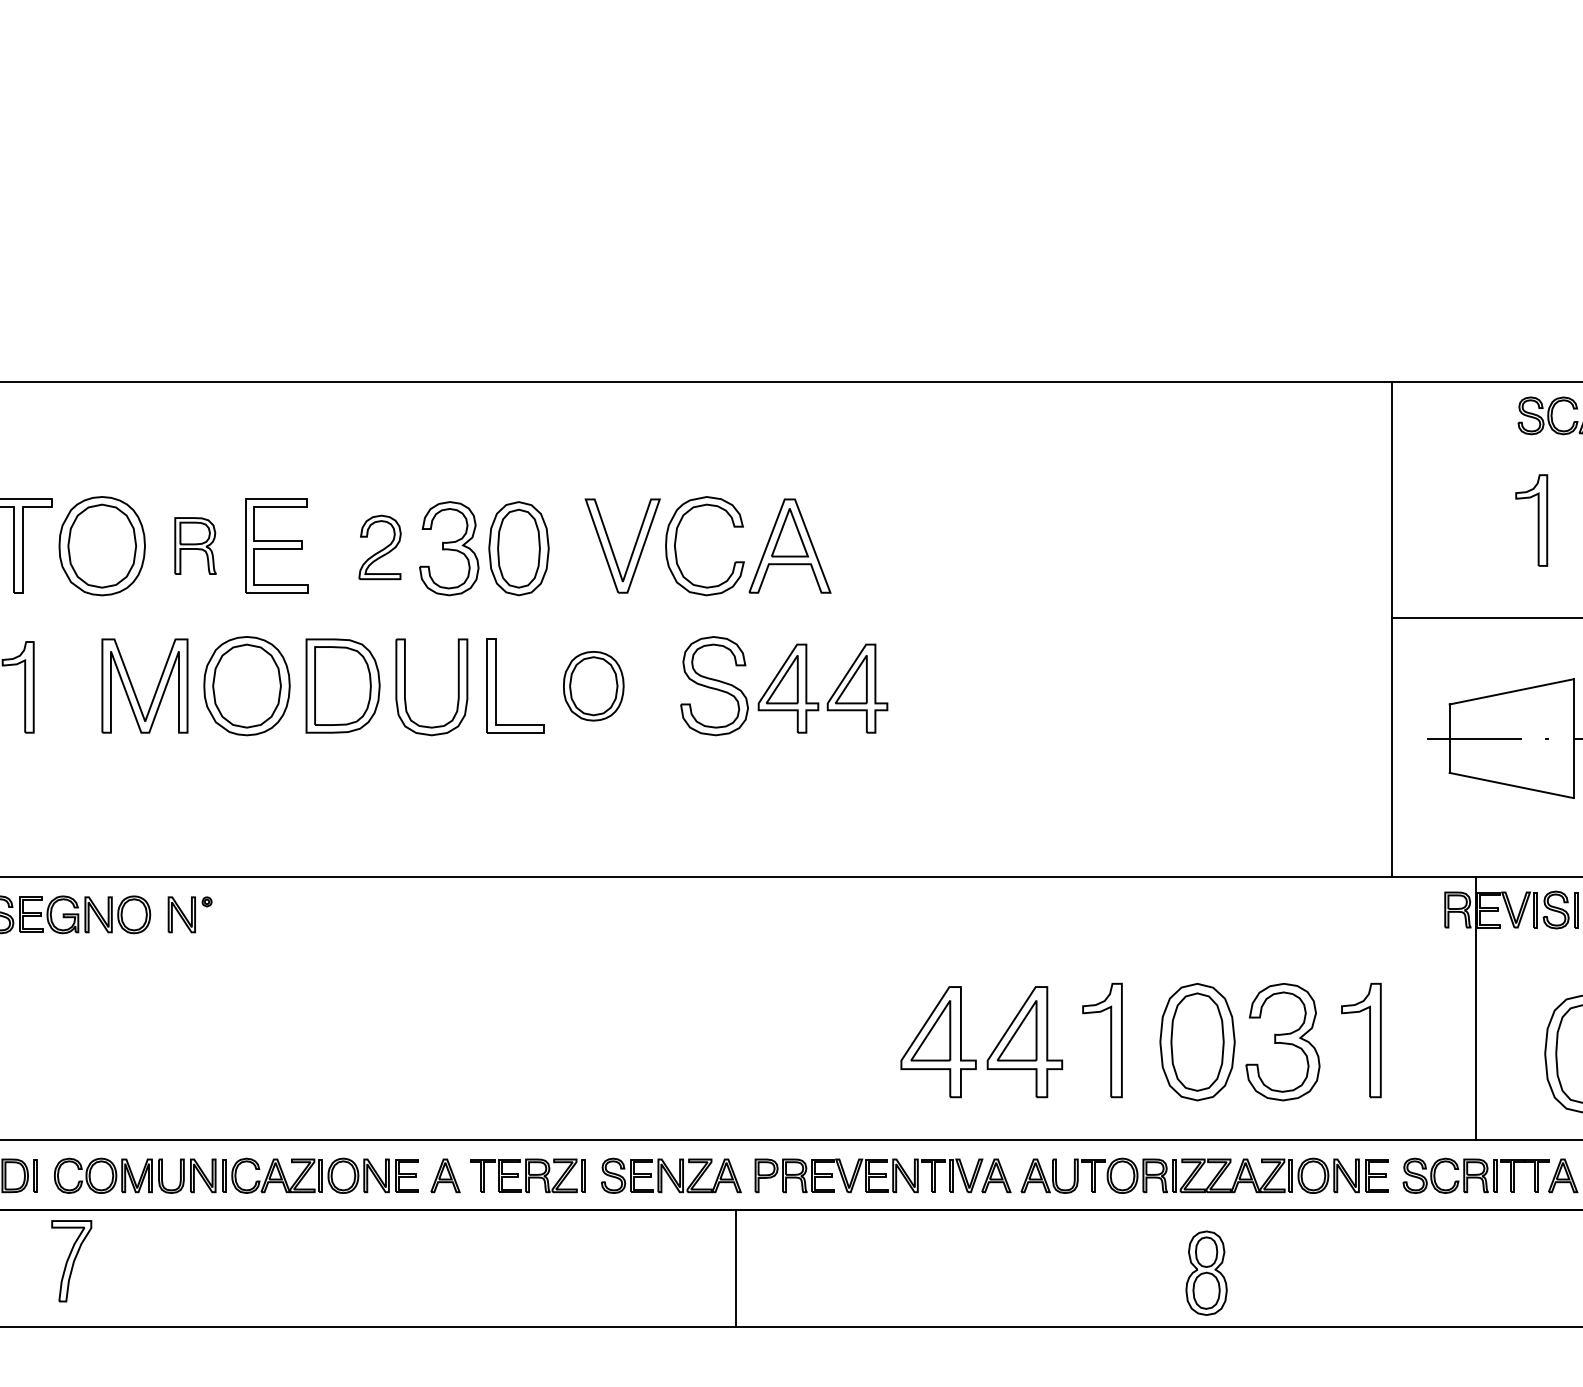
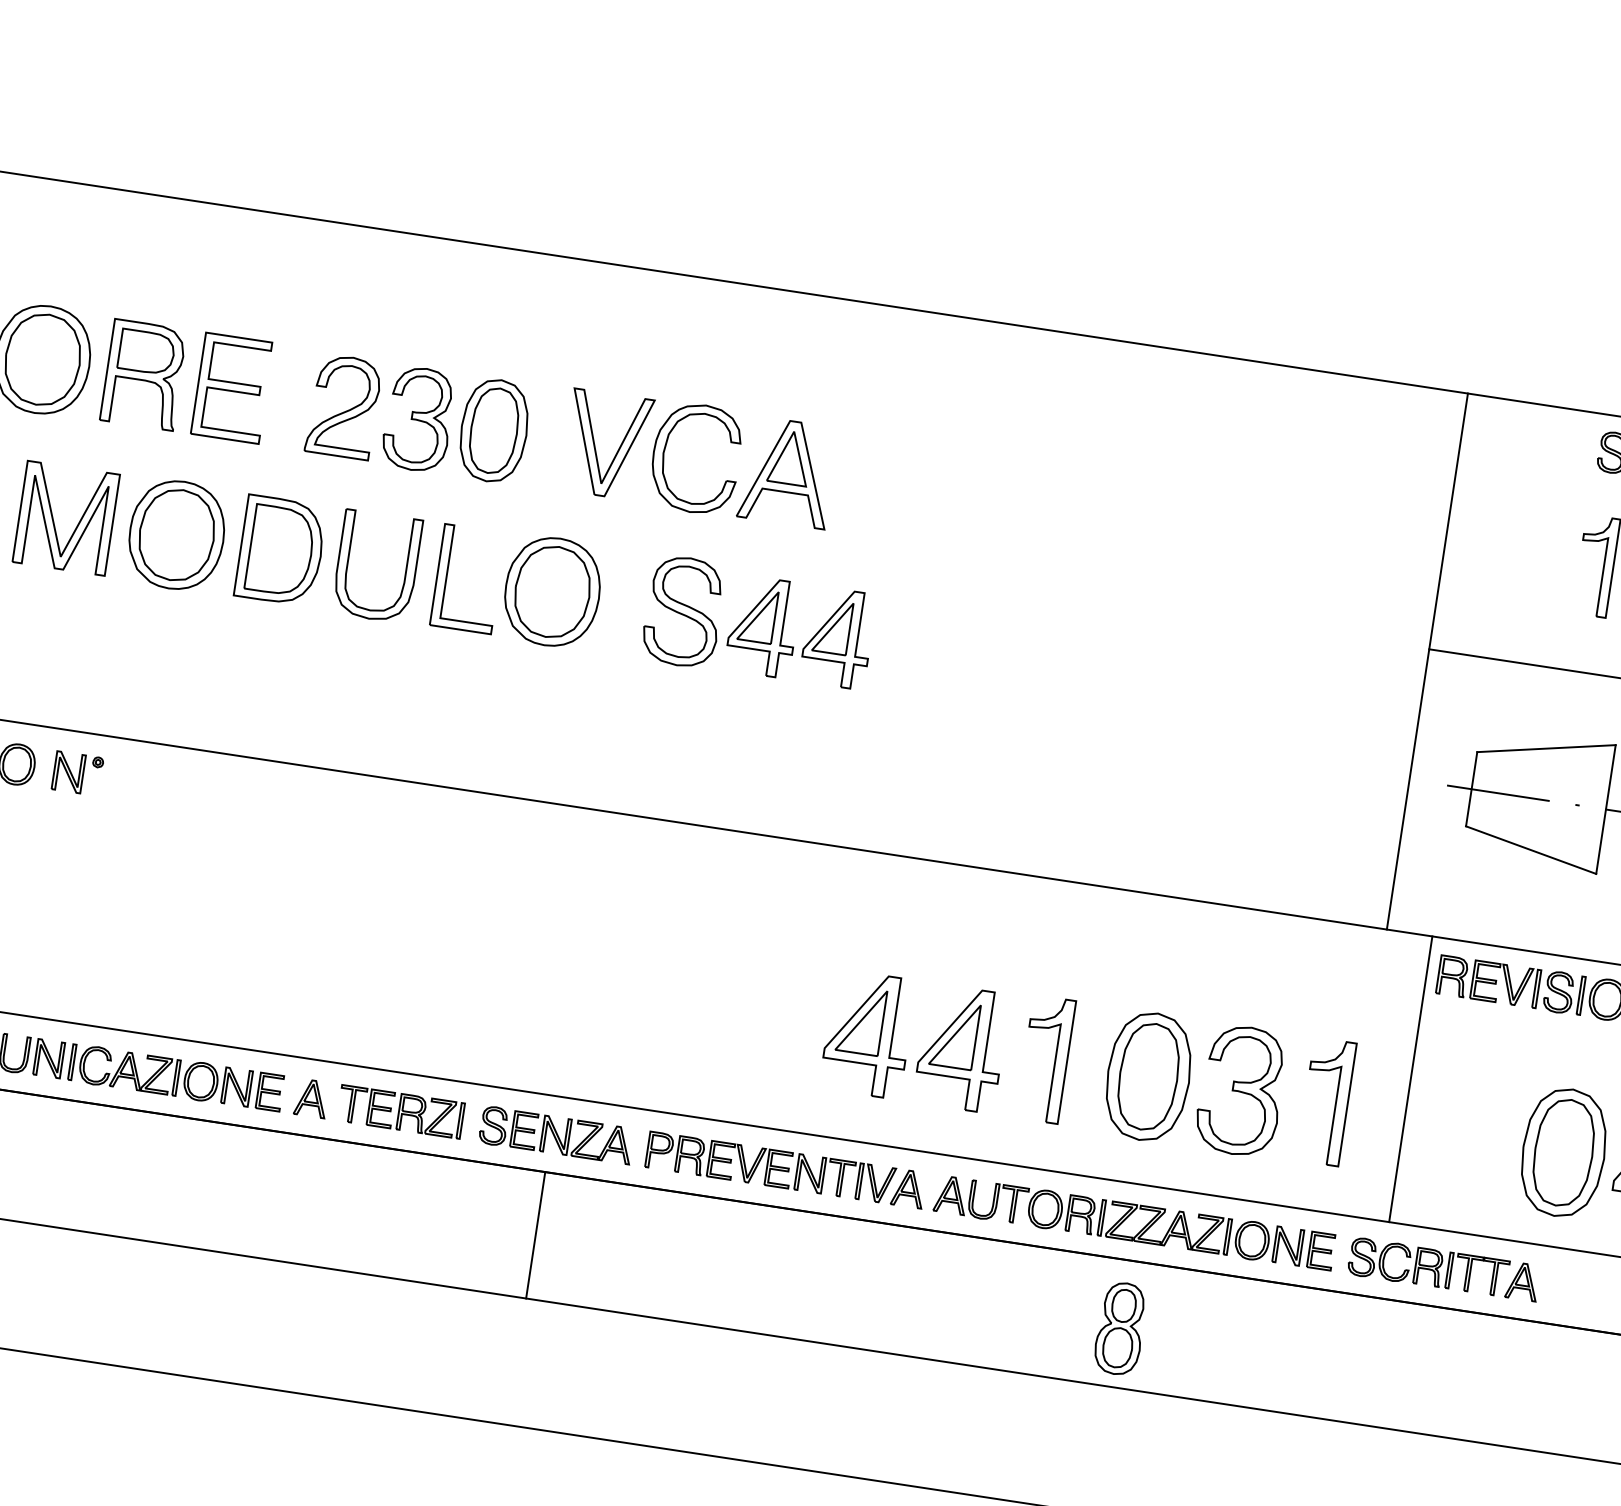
part: (195, 545) -> (144, 374), size x1.67
part: (379, 547) -> (343, 406), size x1.43
part: (593, 686) -> (552, 592), size x1.43
line: (1476, 1008) -> (1410, 1079), moved
line: (736, 1268) -> (536, 1235), moved

